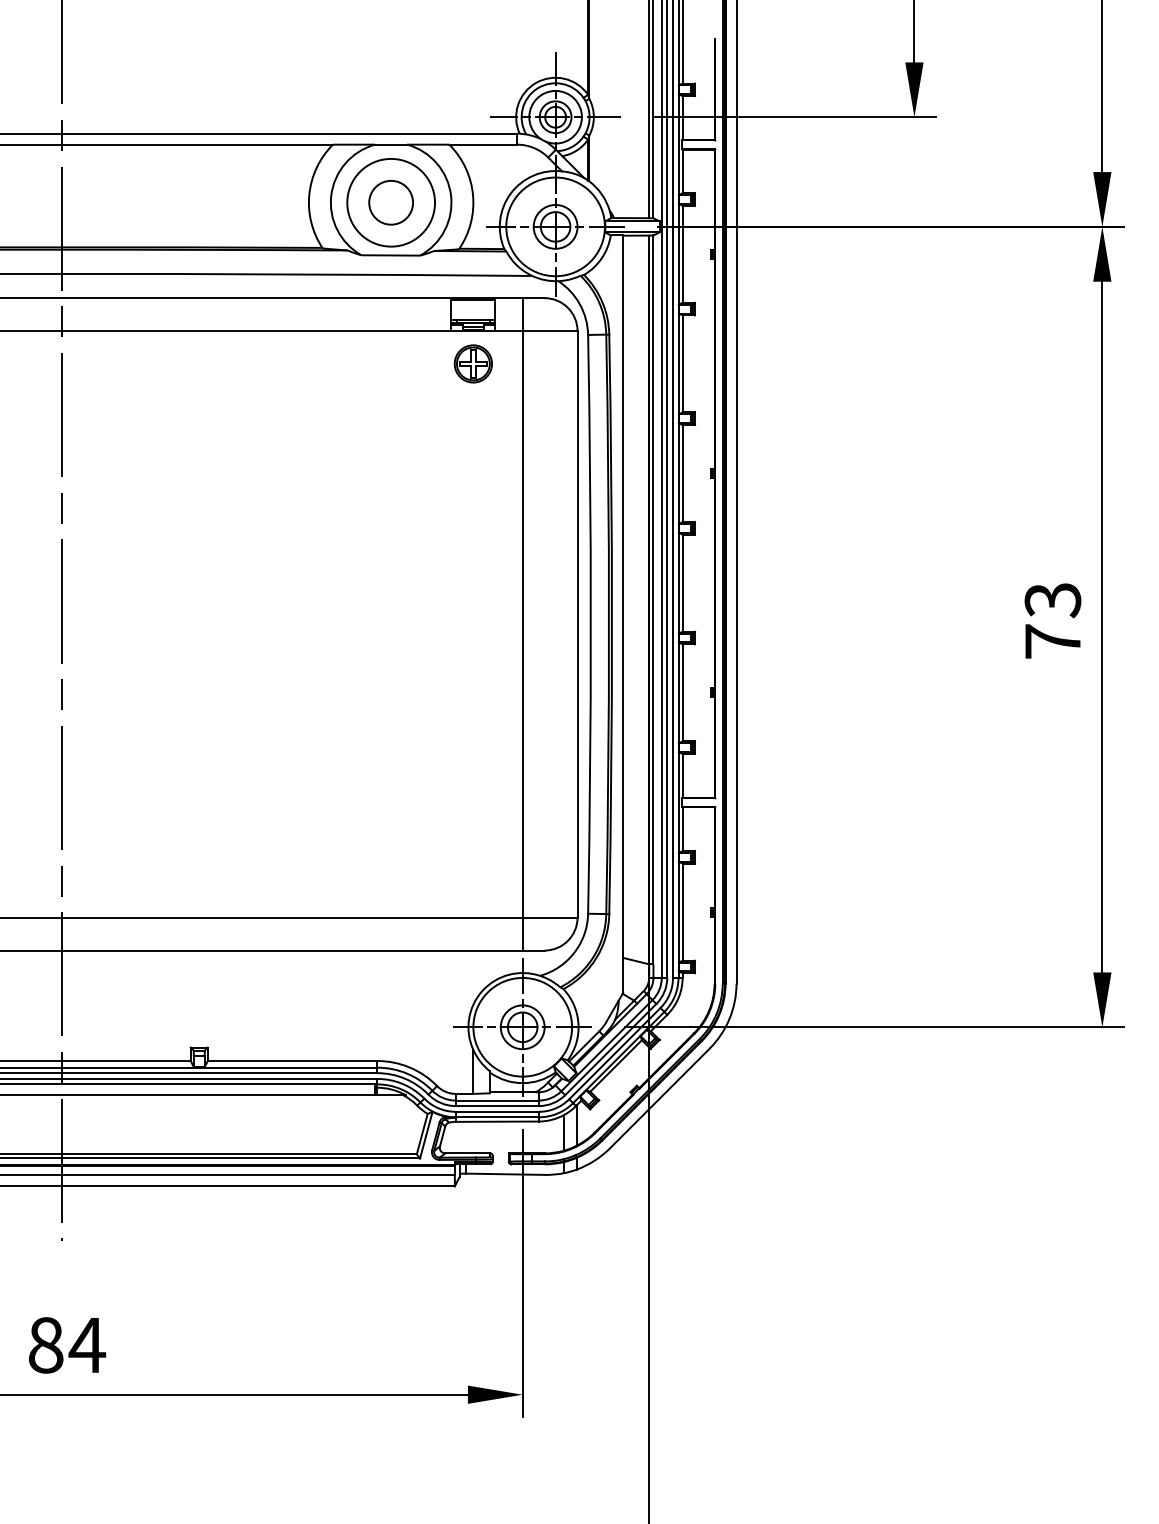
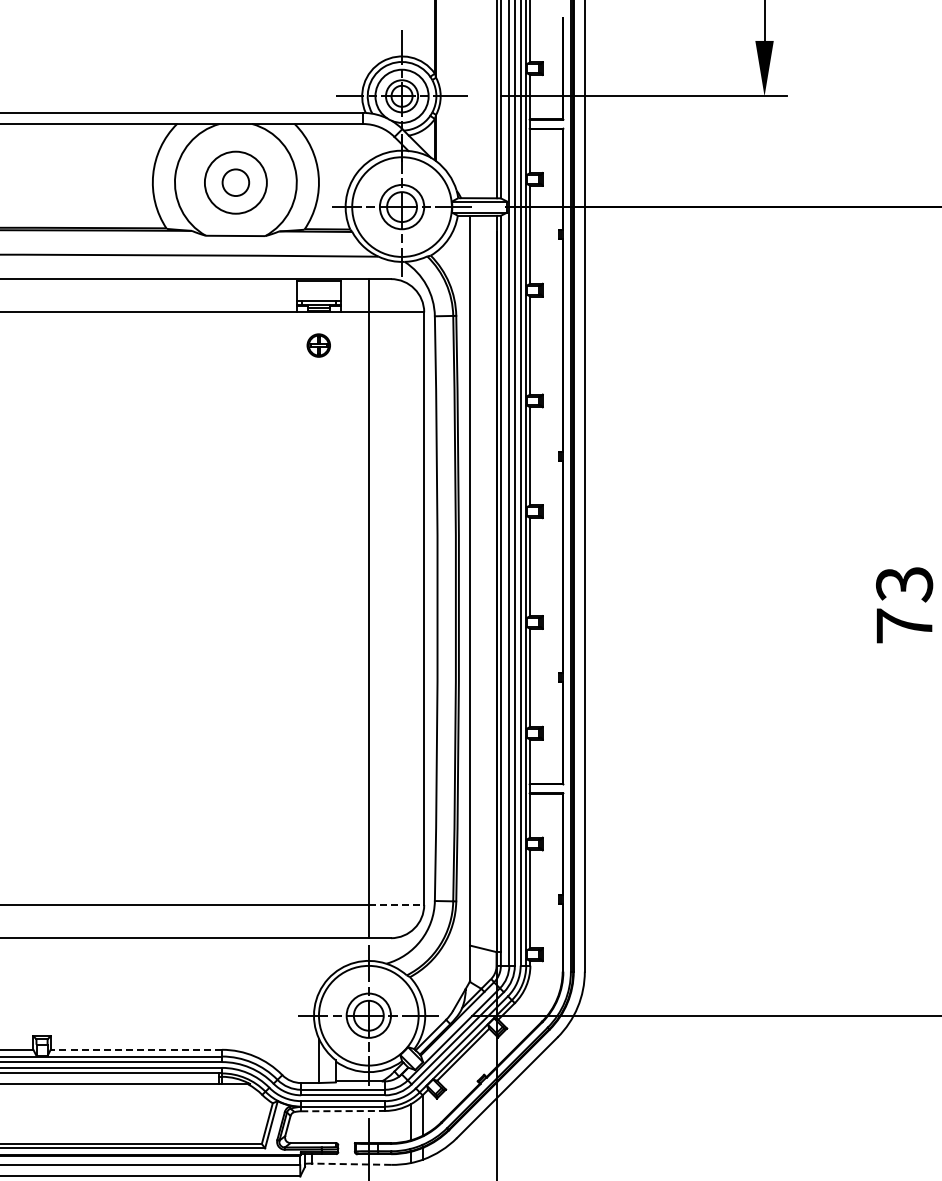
circle: (391, 202) -> (236, 182), size x0.6
circle: (391, 202) -> (236, 182), size x0.7
part: (472, 363) -> (318, 345), size x0.6
line: (550, 917) -> (396, 904), solid -> dashed
line: (292, 1061) -> (136, 1050), solid -> dashed
line: (497, 1121) -> (343, 1110), solid -> dashed
line: (505, 1174) -> (351, 1164), solid -> dashed

